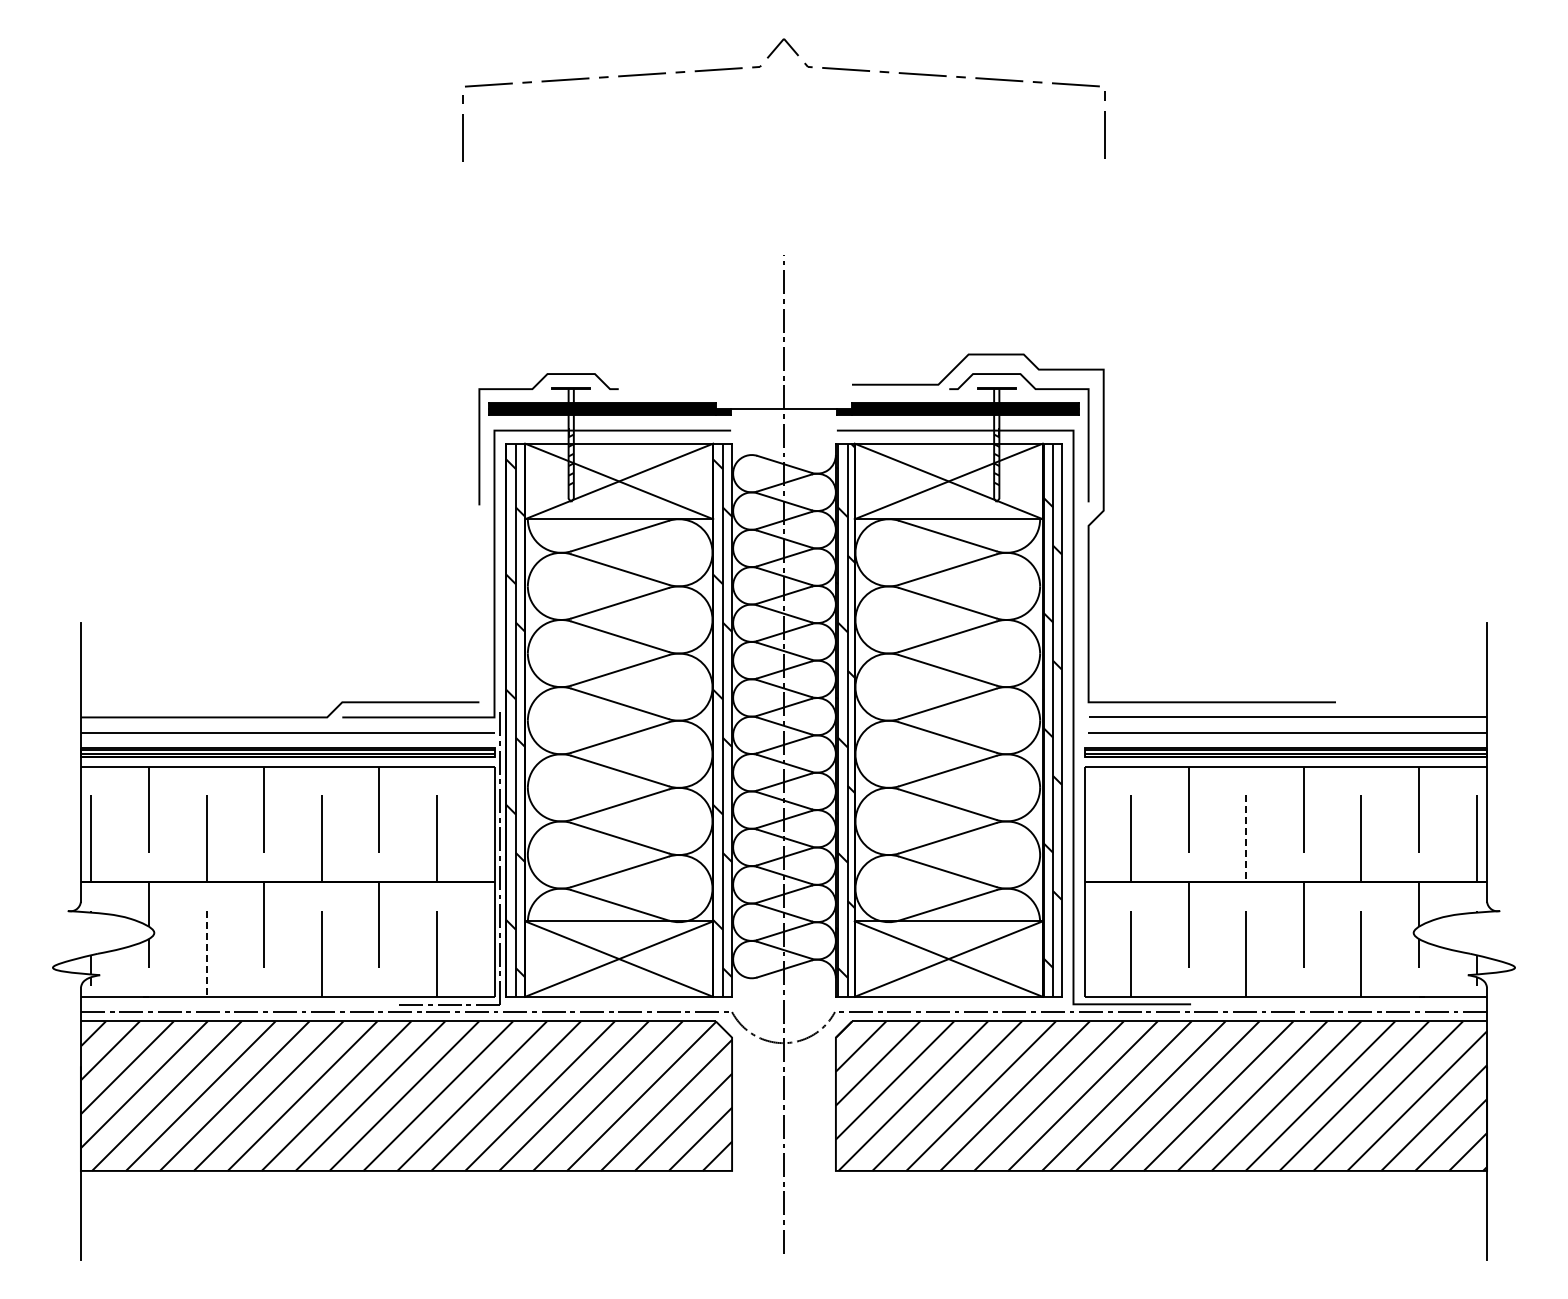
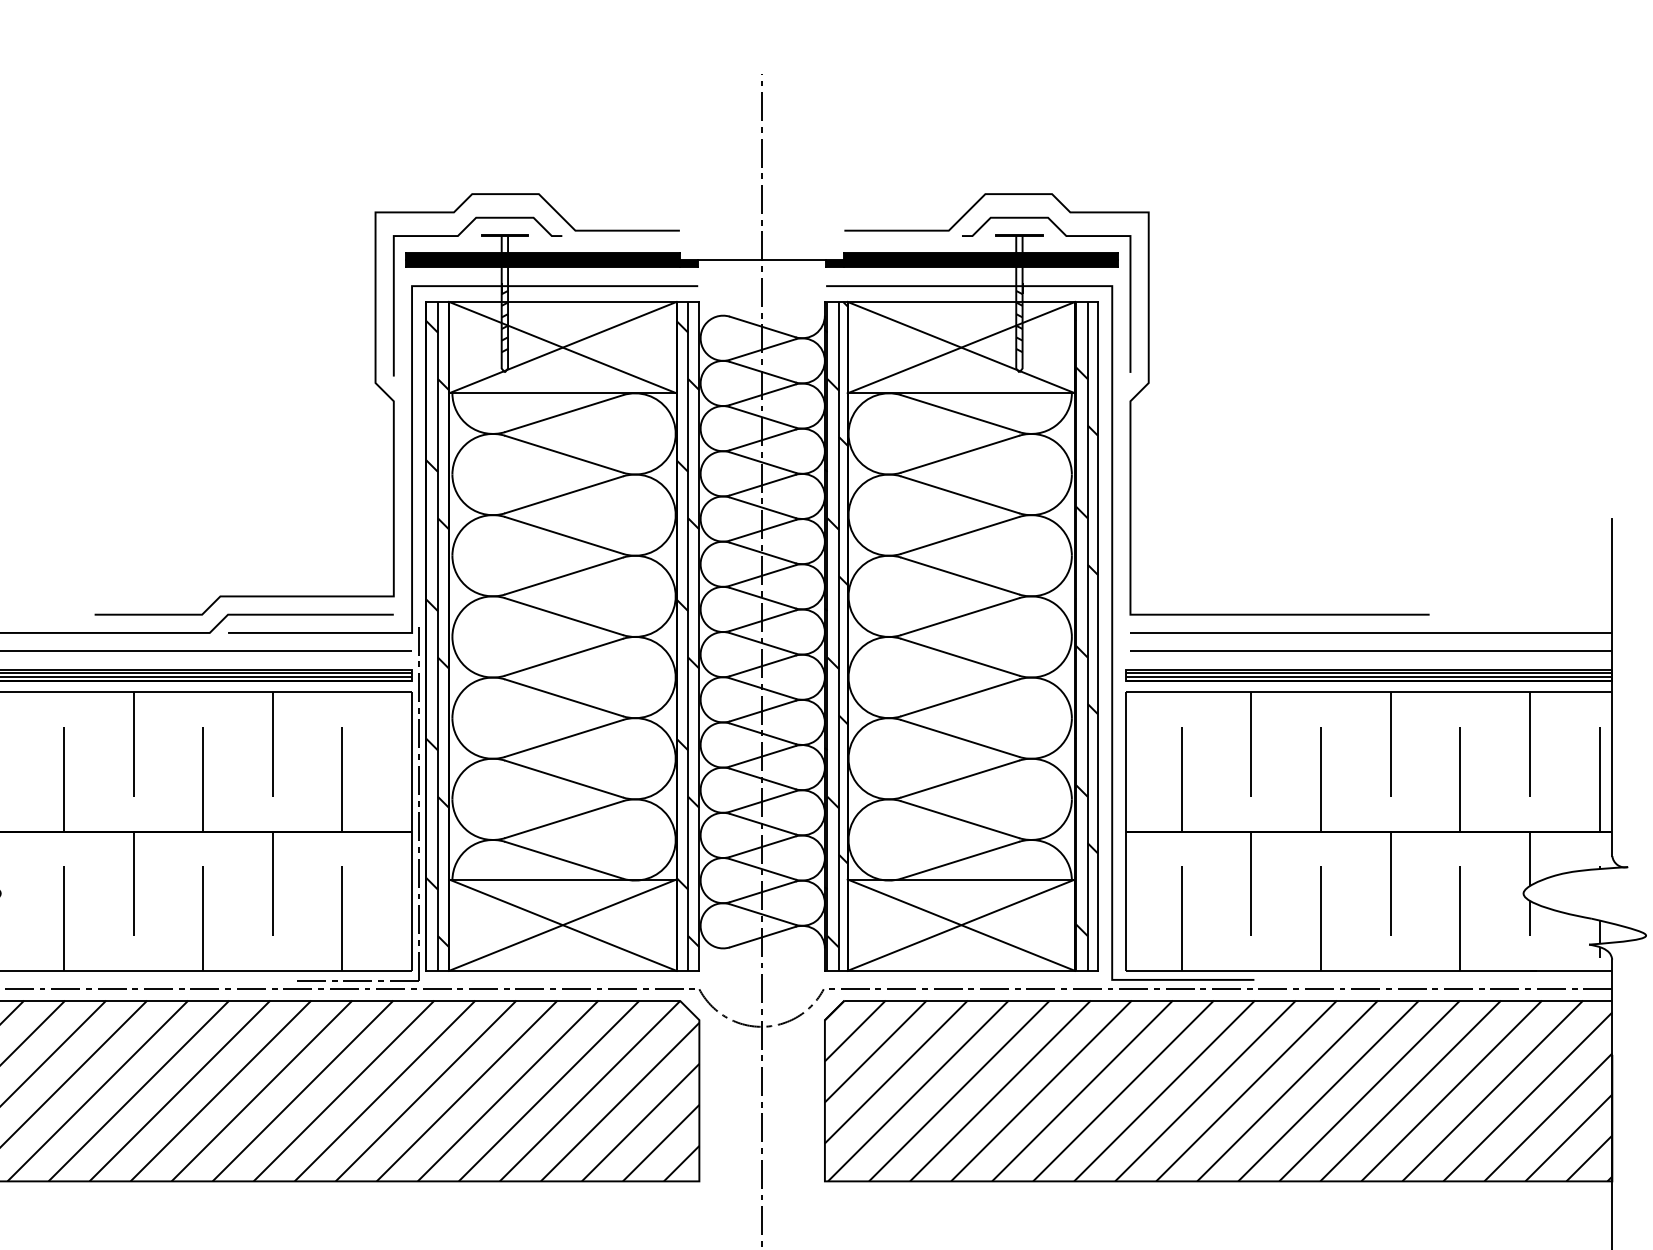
curve: (476, 524) -> (390, 399), added
line: (1246, 839) -> (1321, 780), dashed -> solid
line: (206, 954) -> (63, 919), dashed -> solid

